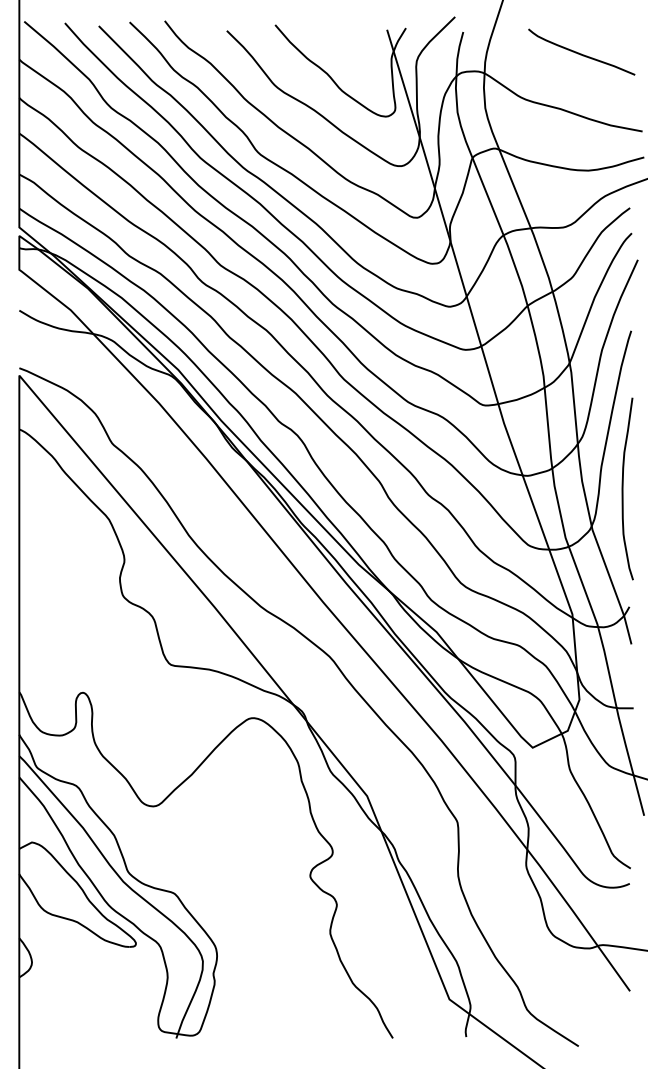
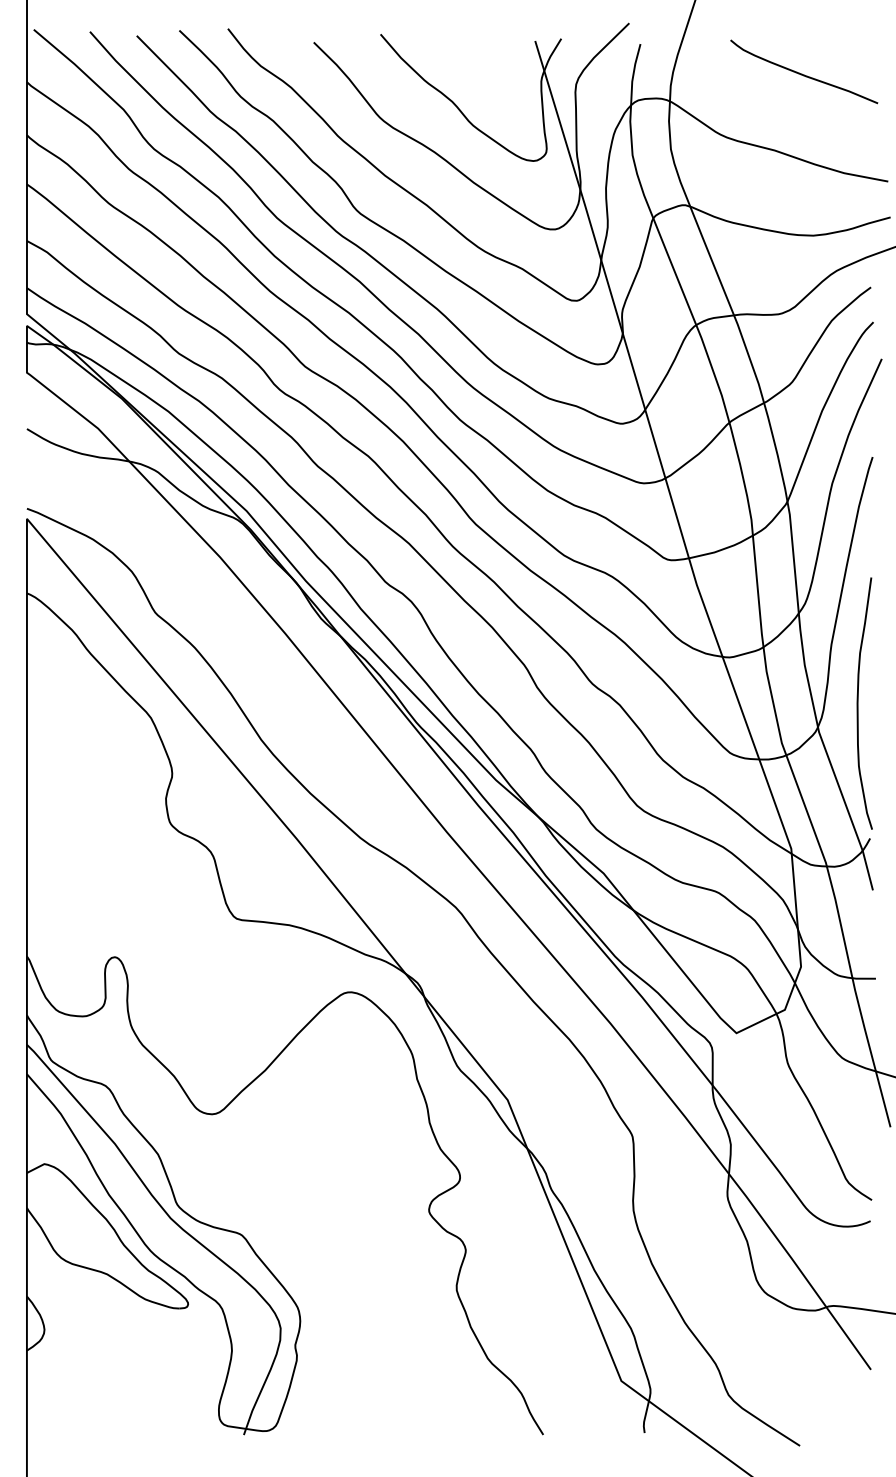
curve: (623, 488) -> (858, 703), moved

